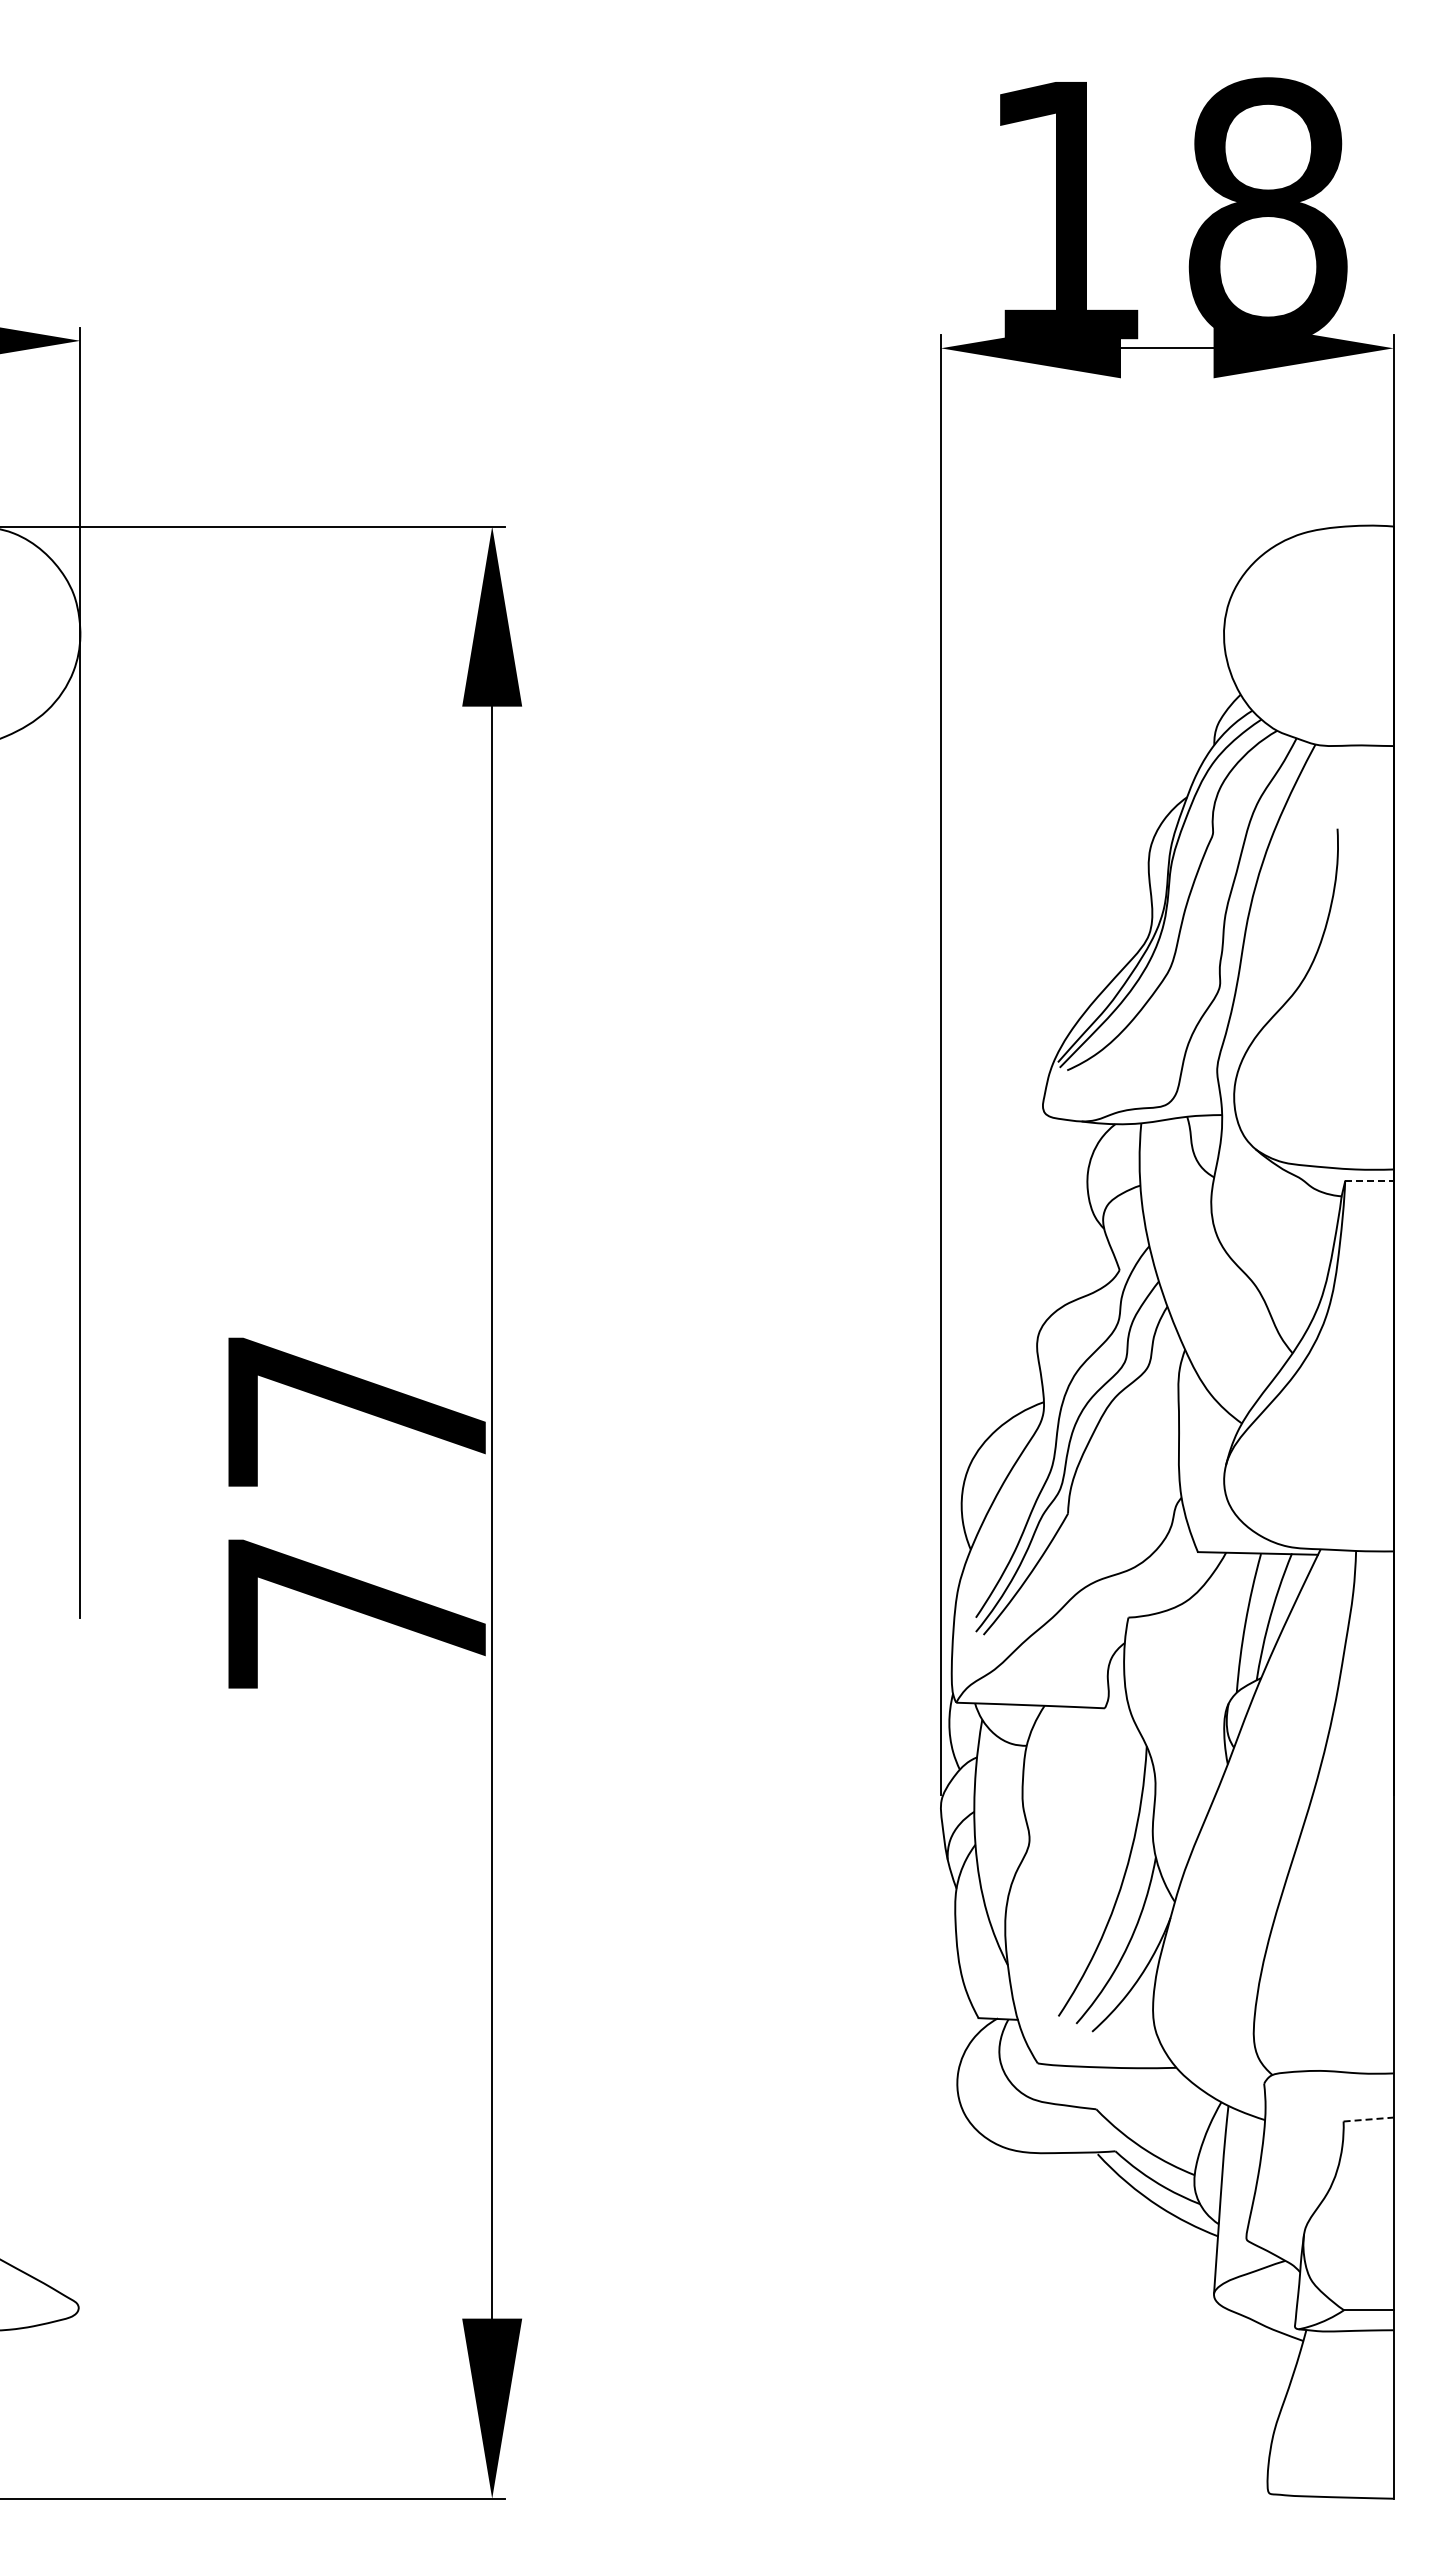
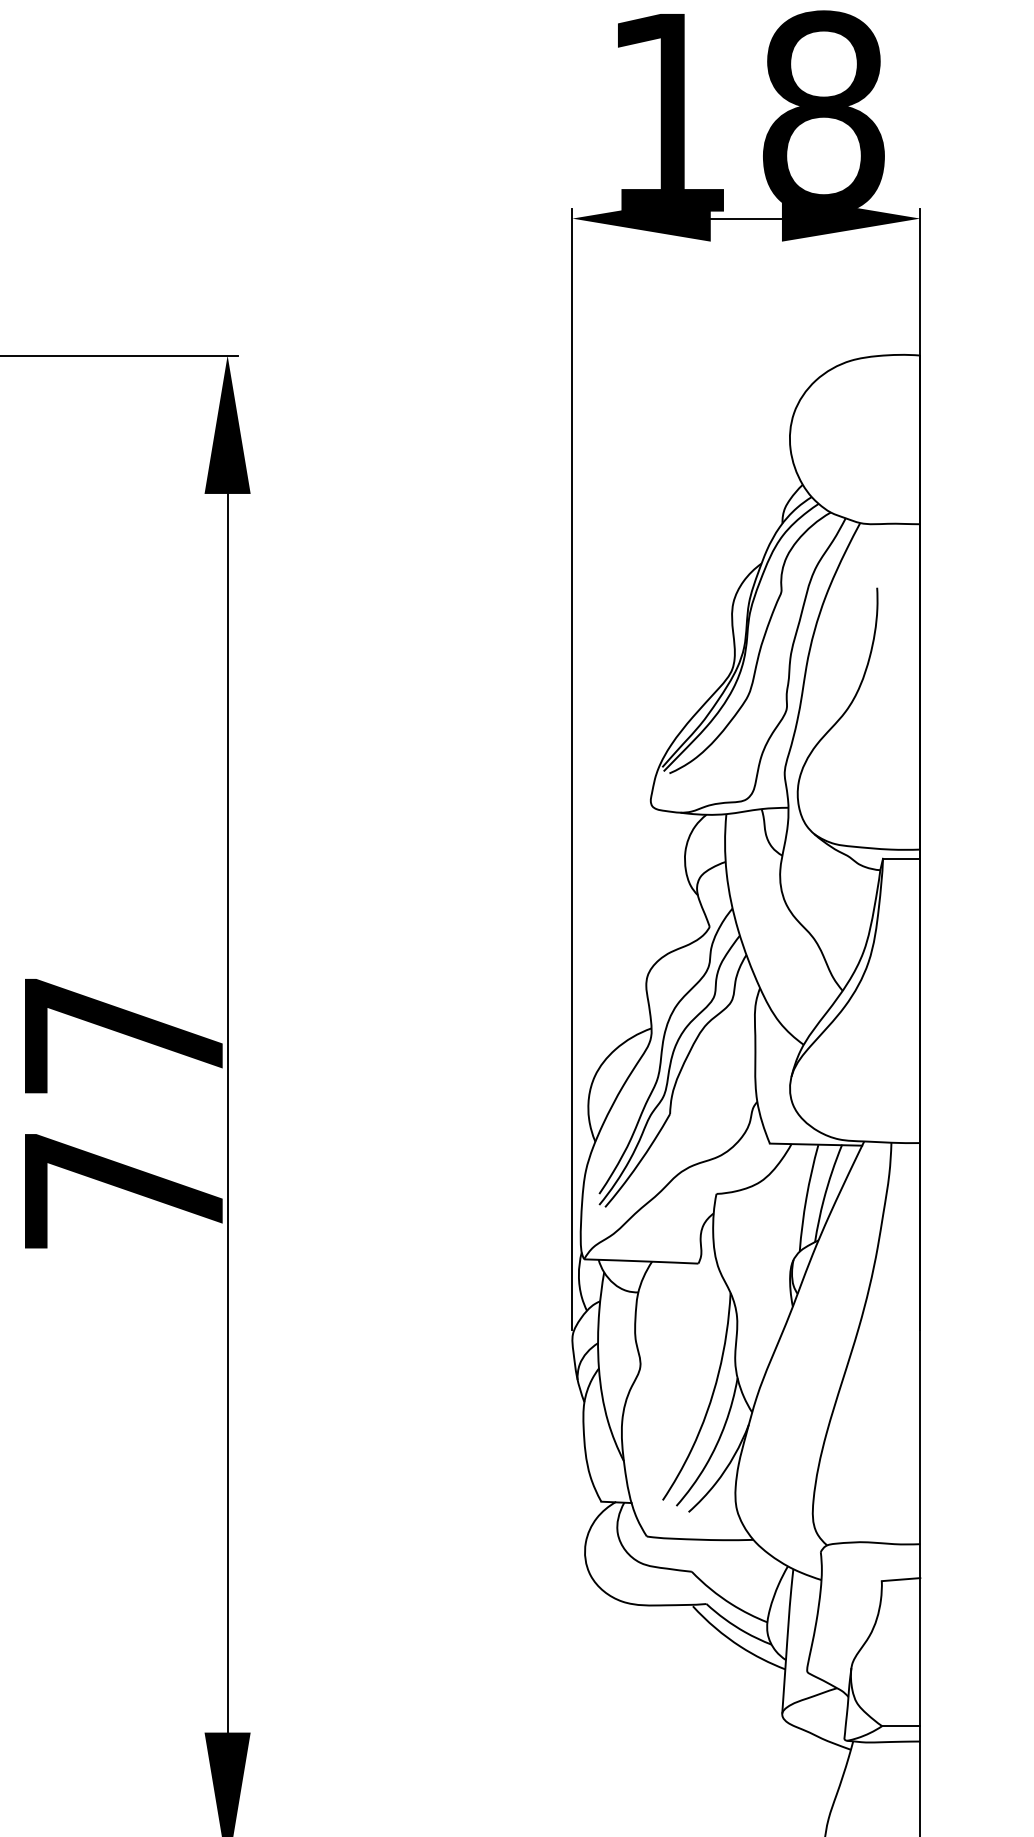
line: (1369, 1181) -> (901, 858), dashed -> solid
line: (1369, 2119) -> (901, 1579), dashed -> solid

